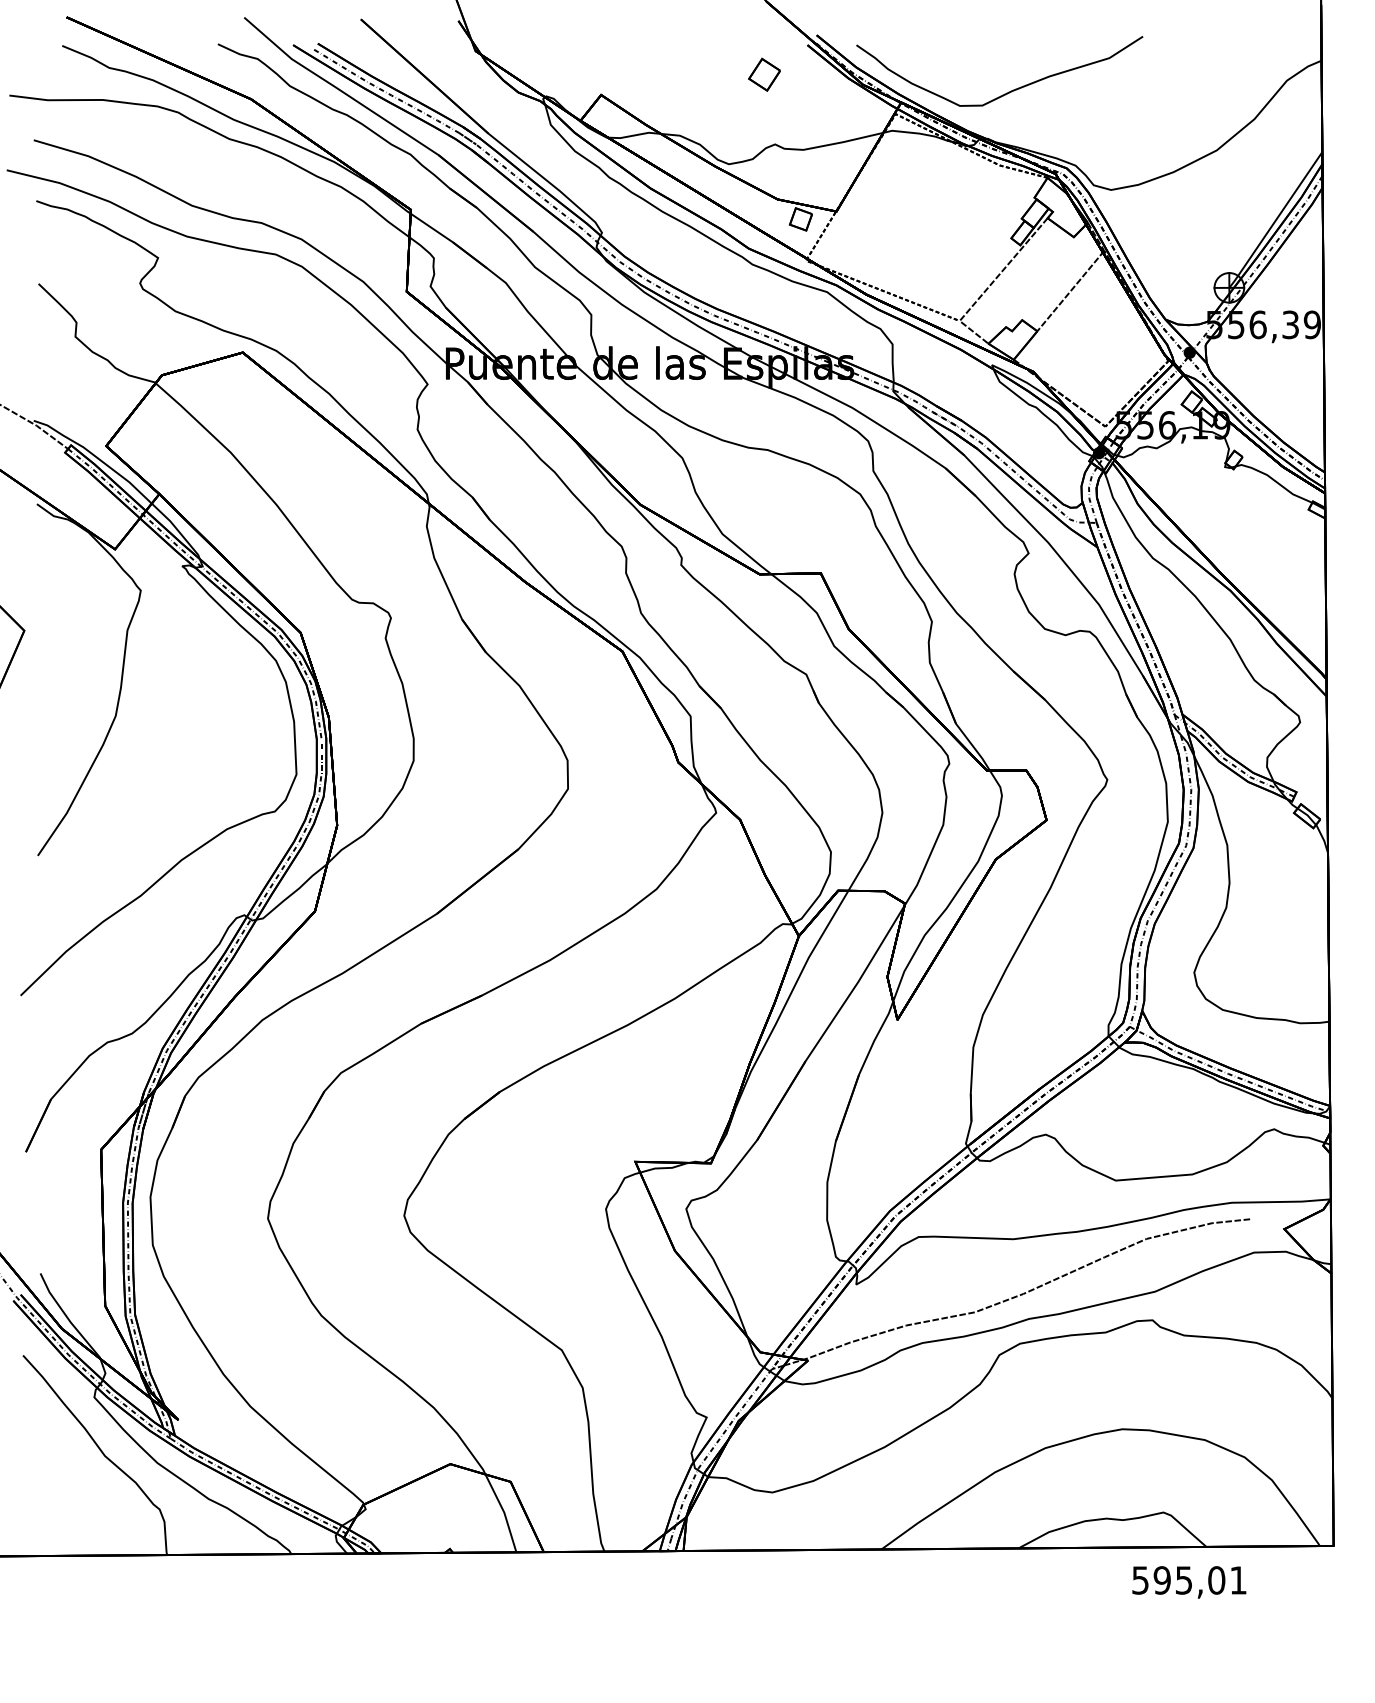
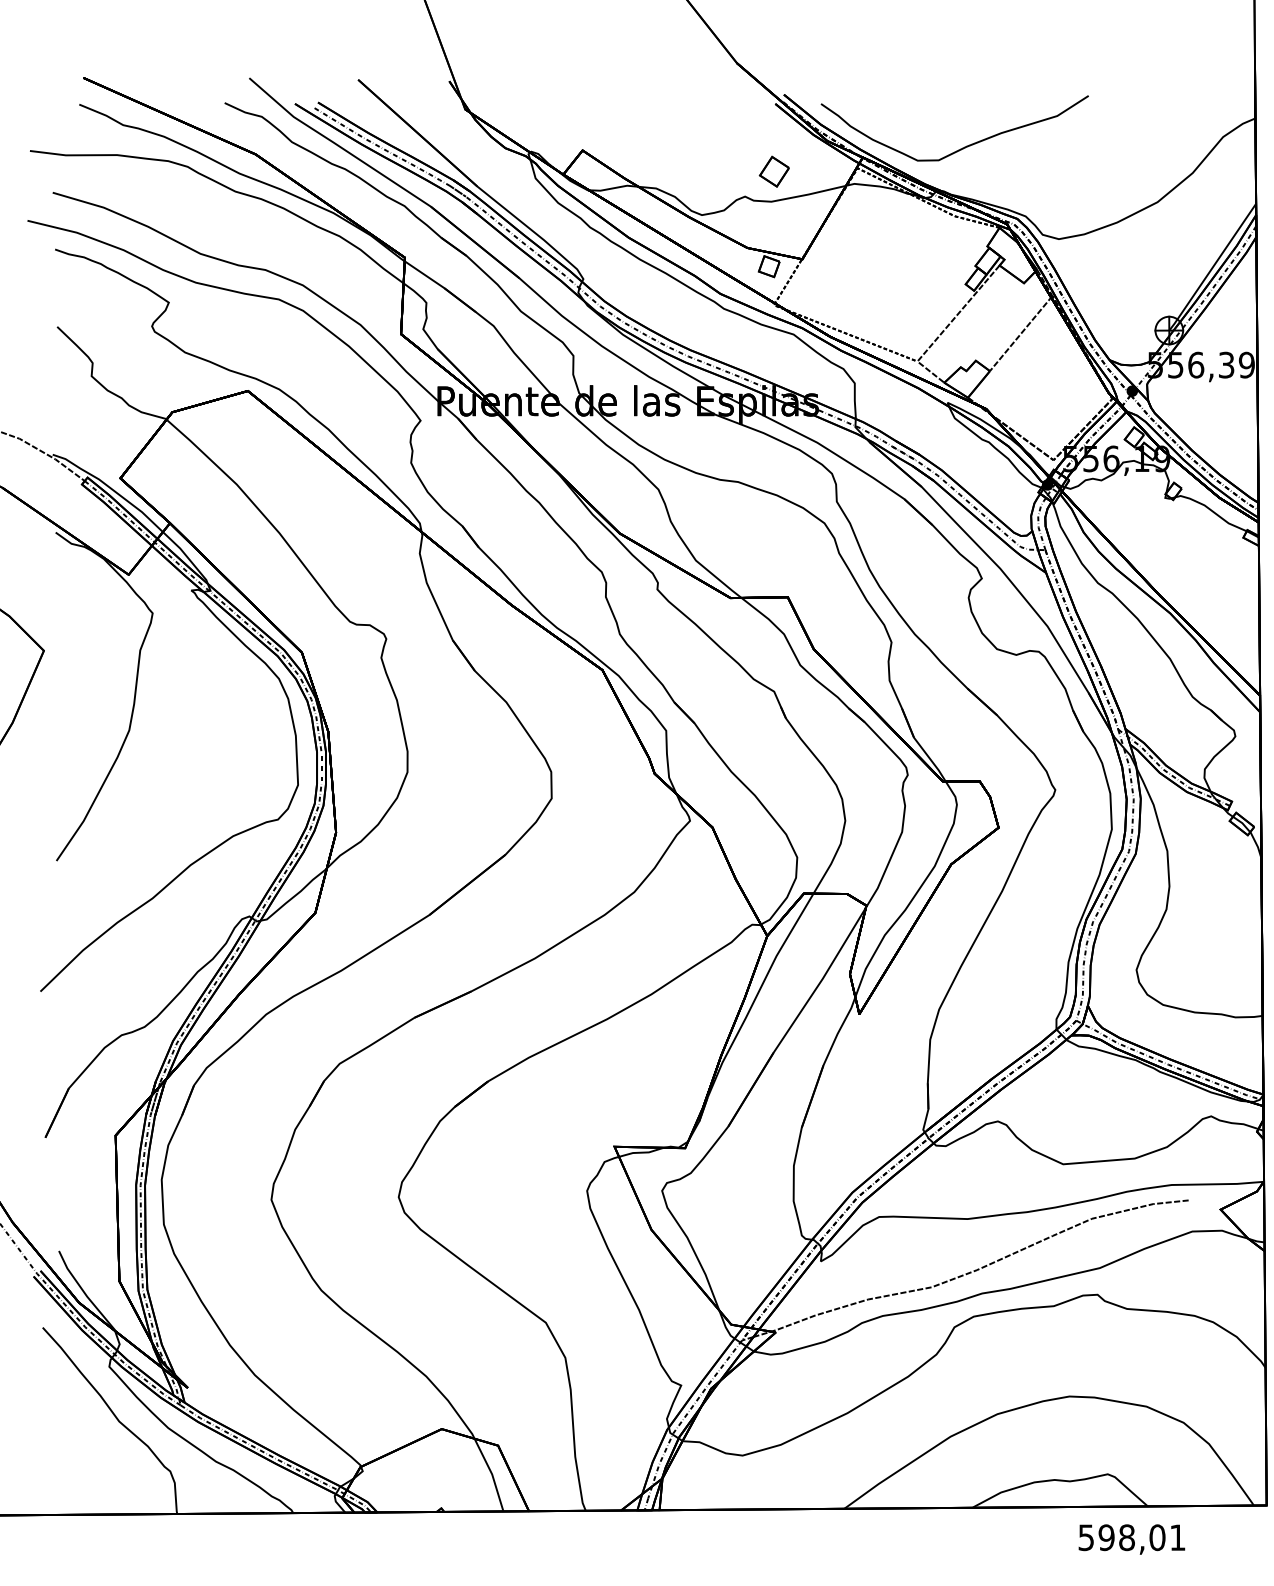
part: (764, 74) -> (774, 171), moved
text: (1183, 1580) -> (1126, 1537), 595,01 -> 598,01

